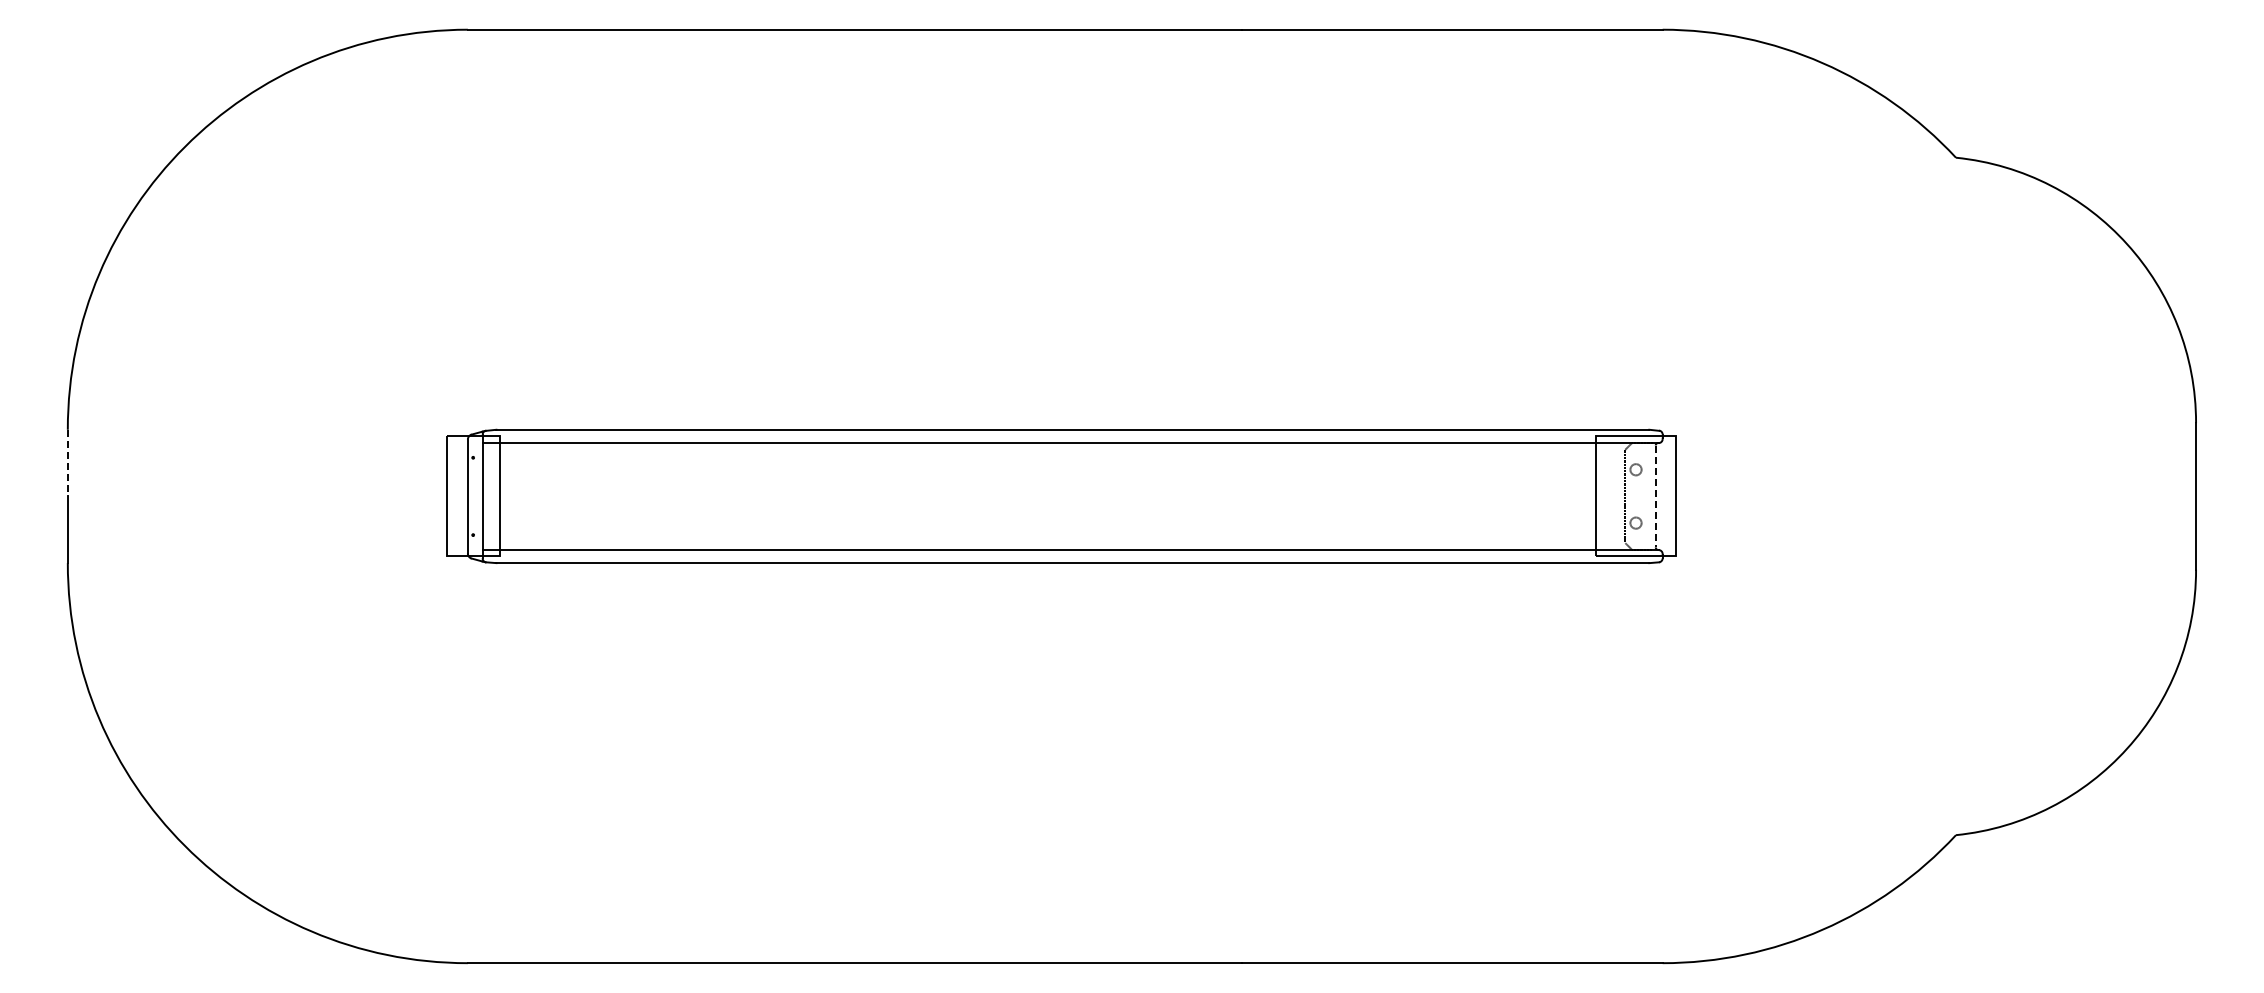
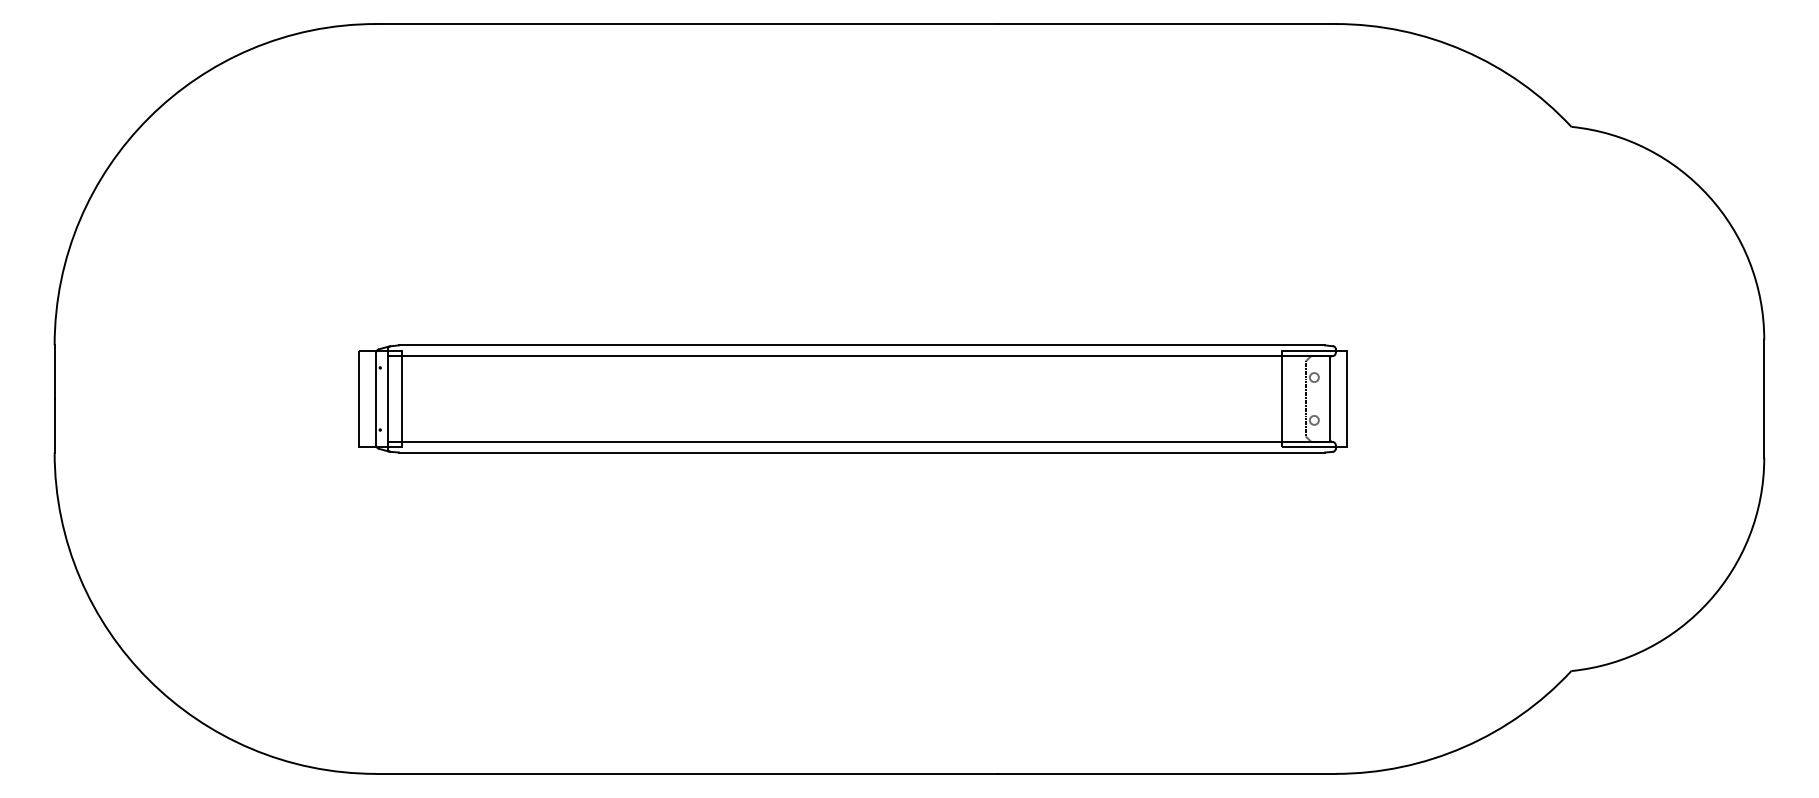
line: (67, 463) -> (54, 372), dashed -> solid
line: (1655, 496) -> (1330, 399), dashed -> solid

